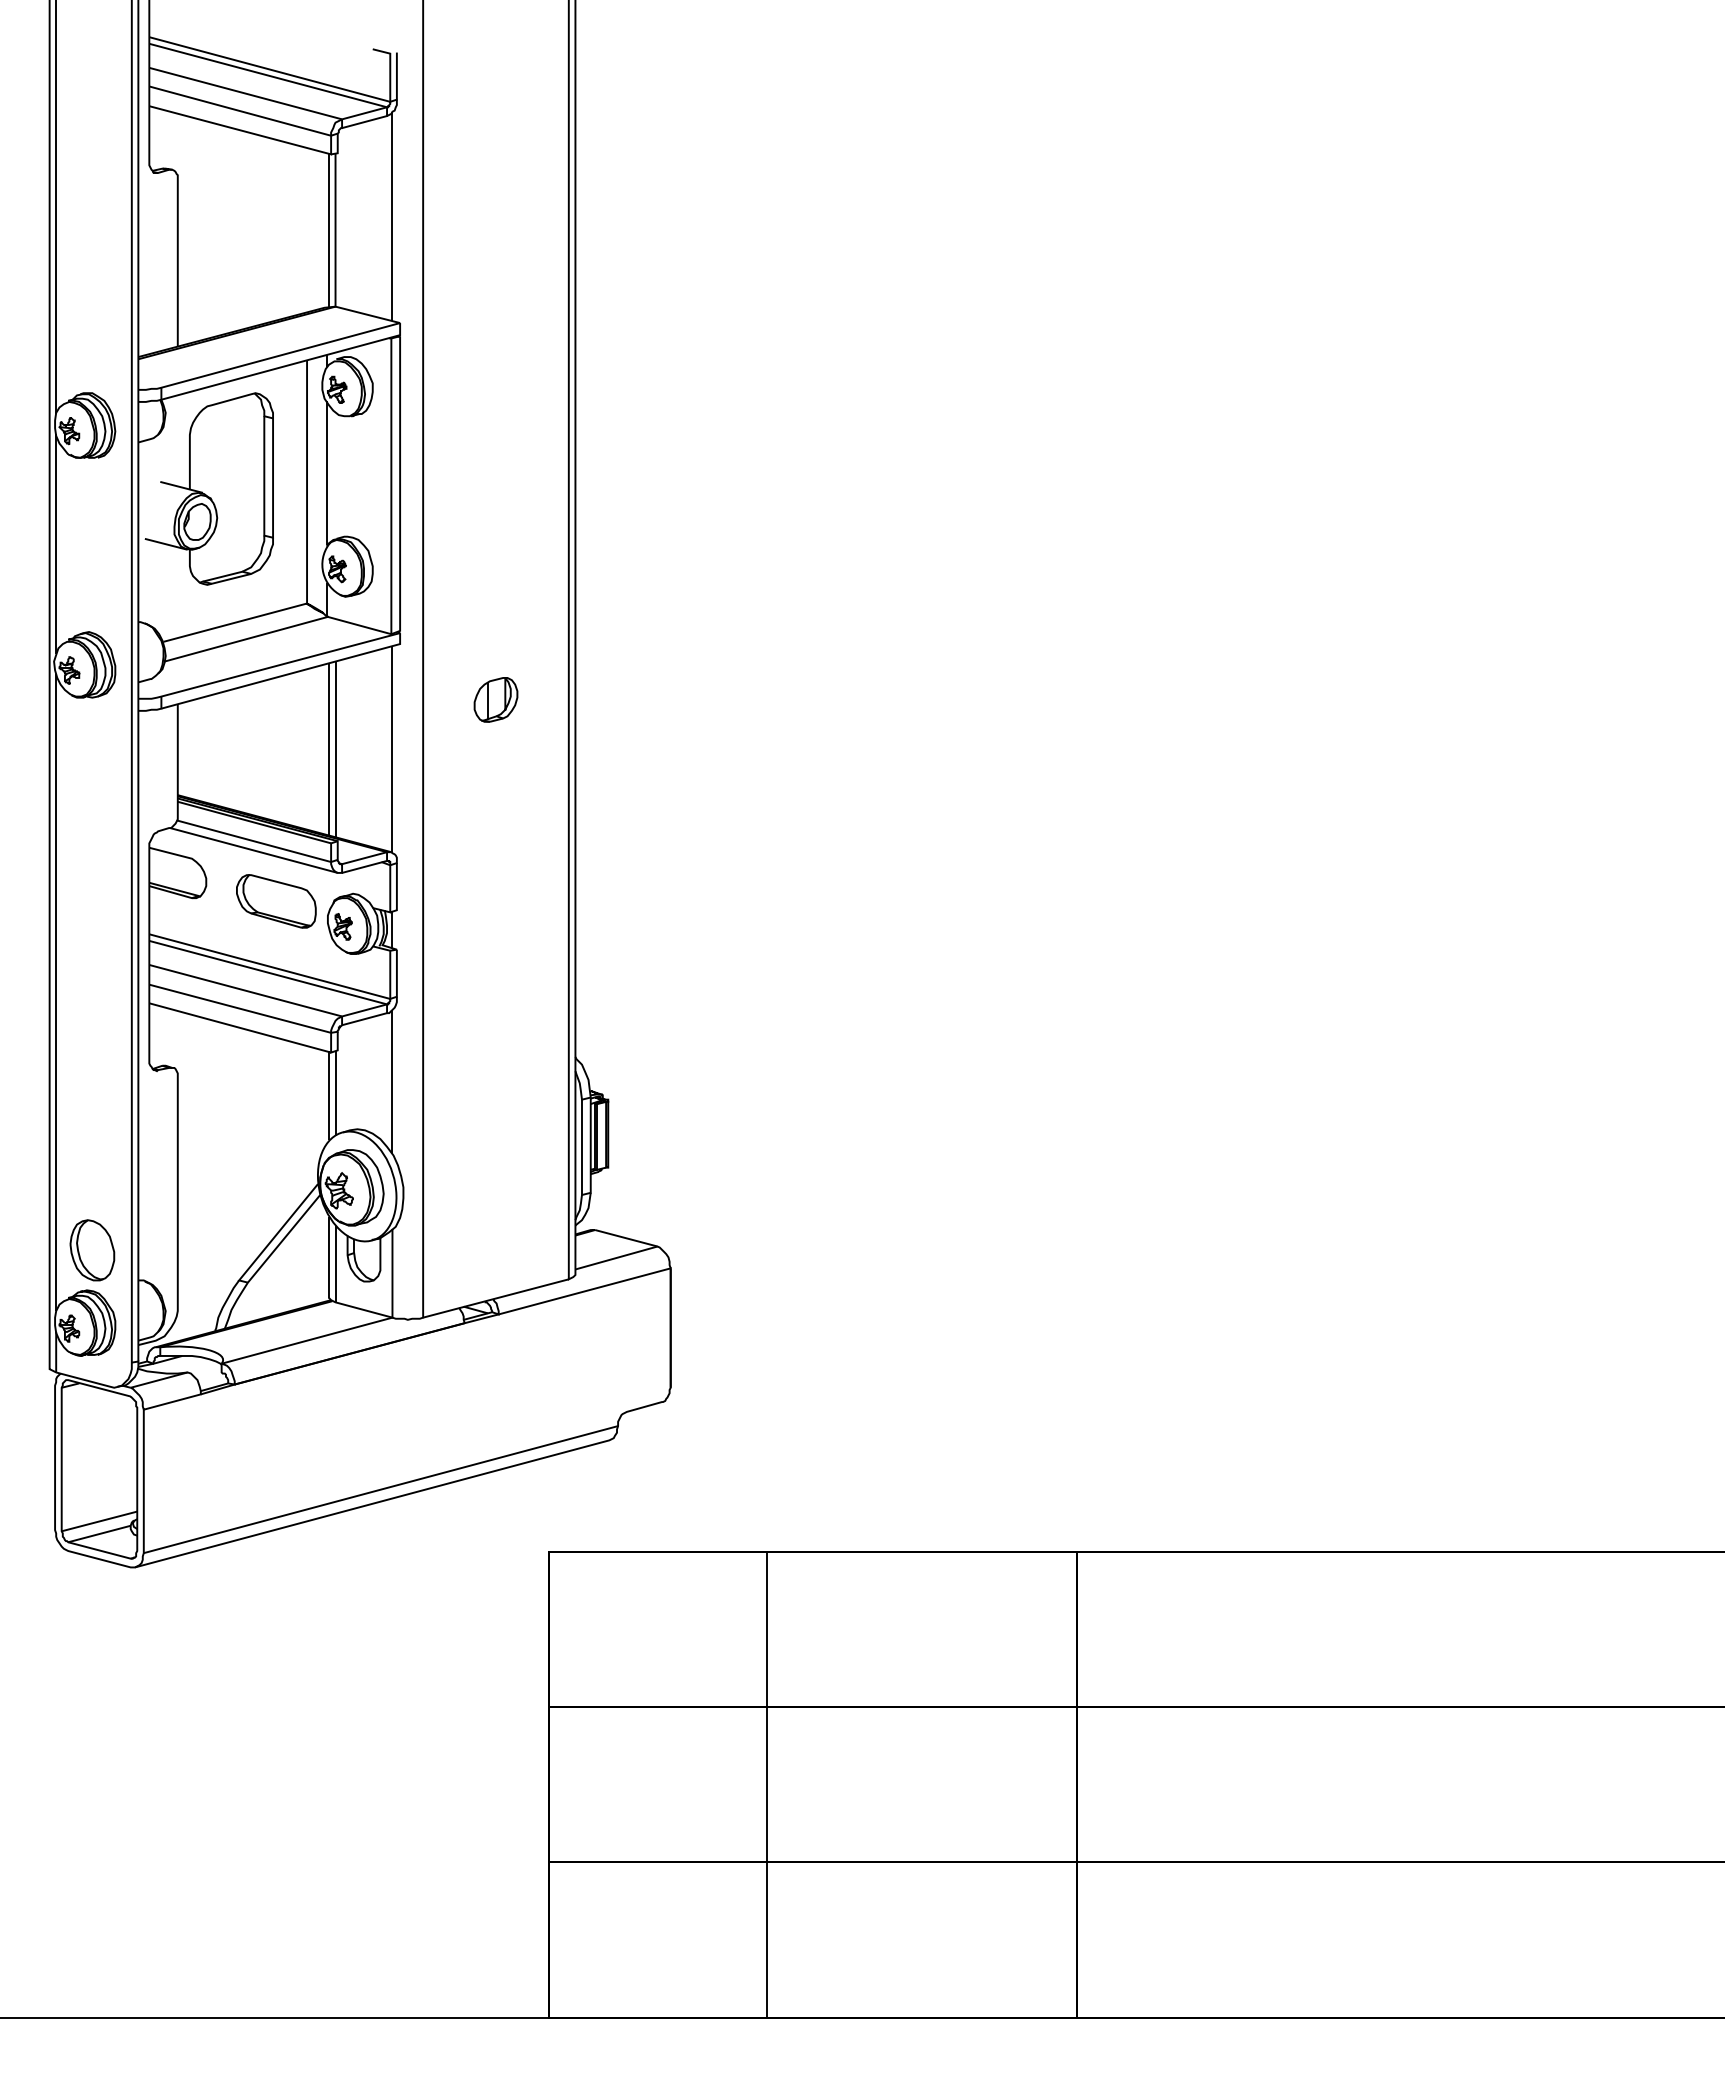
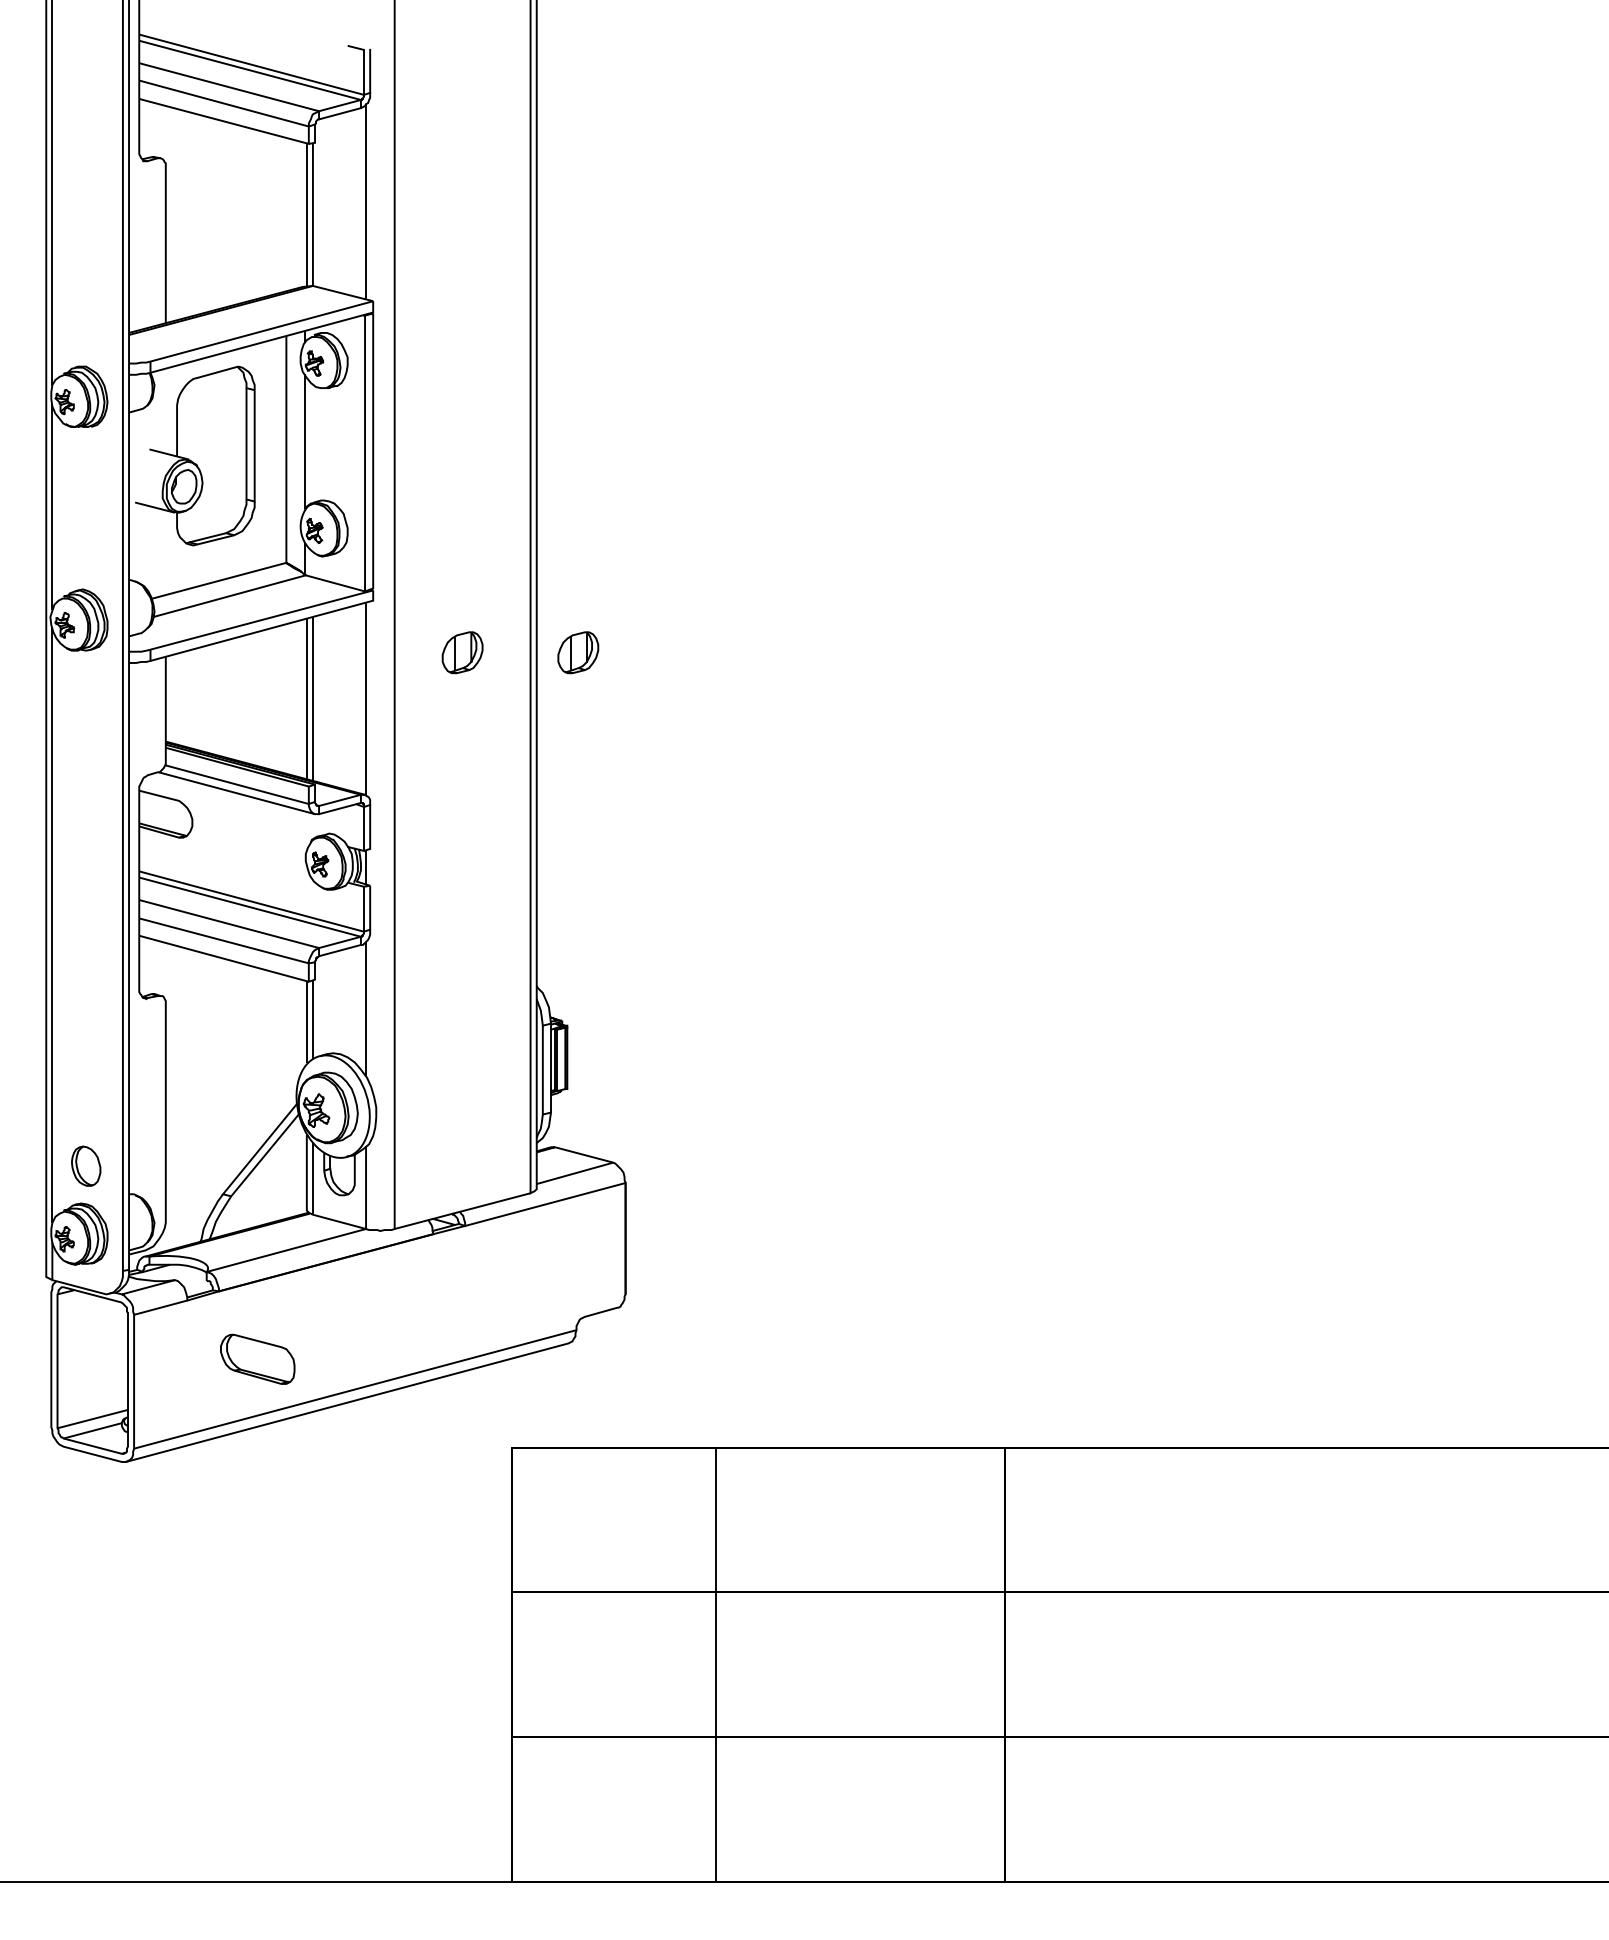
part: (619, 699) -> (577, 652), added
part: (276, 901) -> (257, 1359), moved
part: (92, 1250) -> (86, 1166), size x0.7

